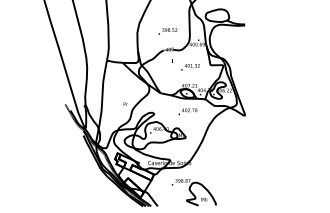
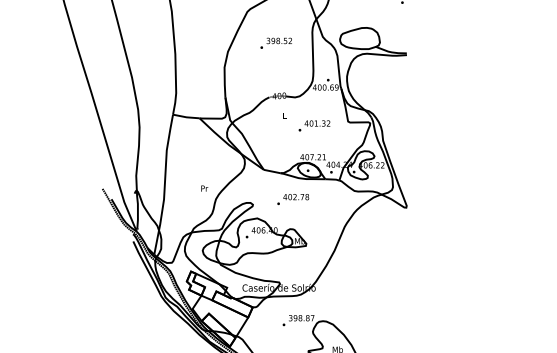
text: (167, 31) -> (275, 43), moved
text: (187, 111) -> (292, 199), moved

